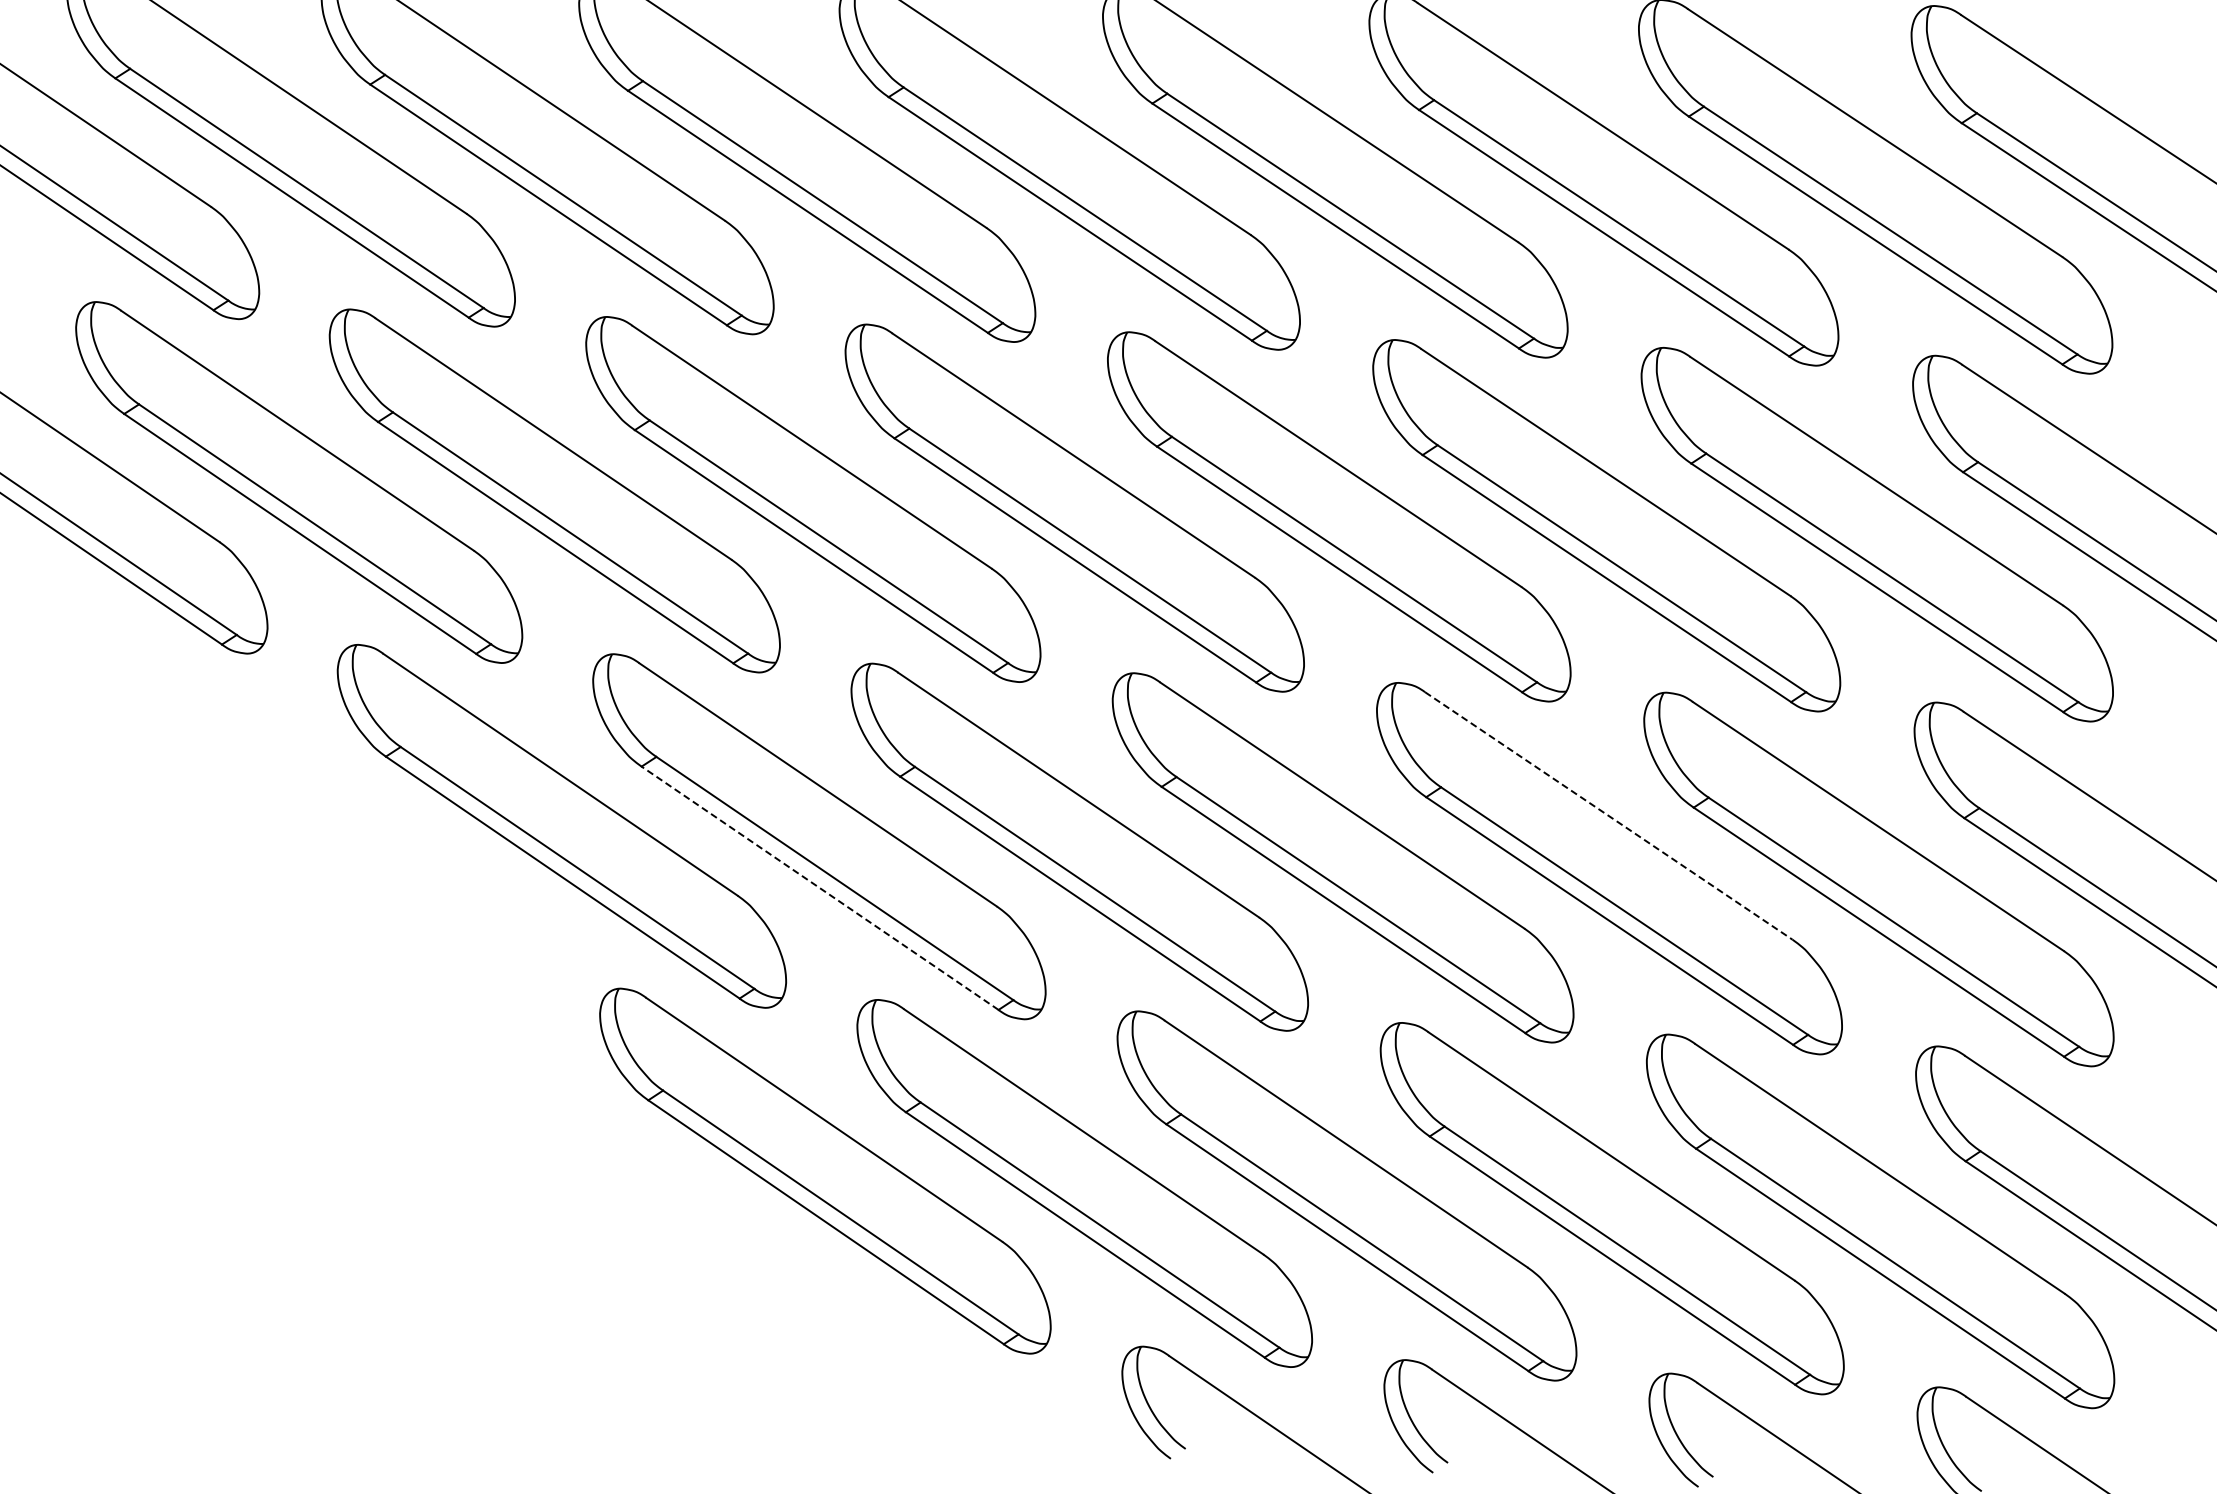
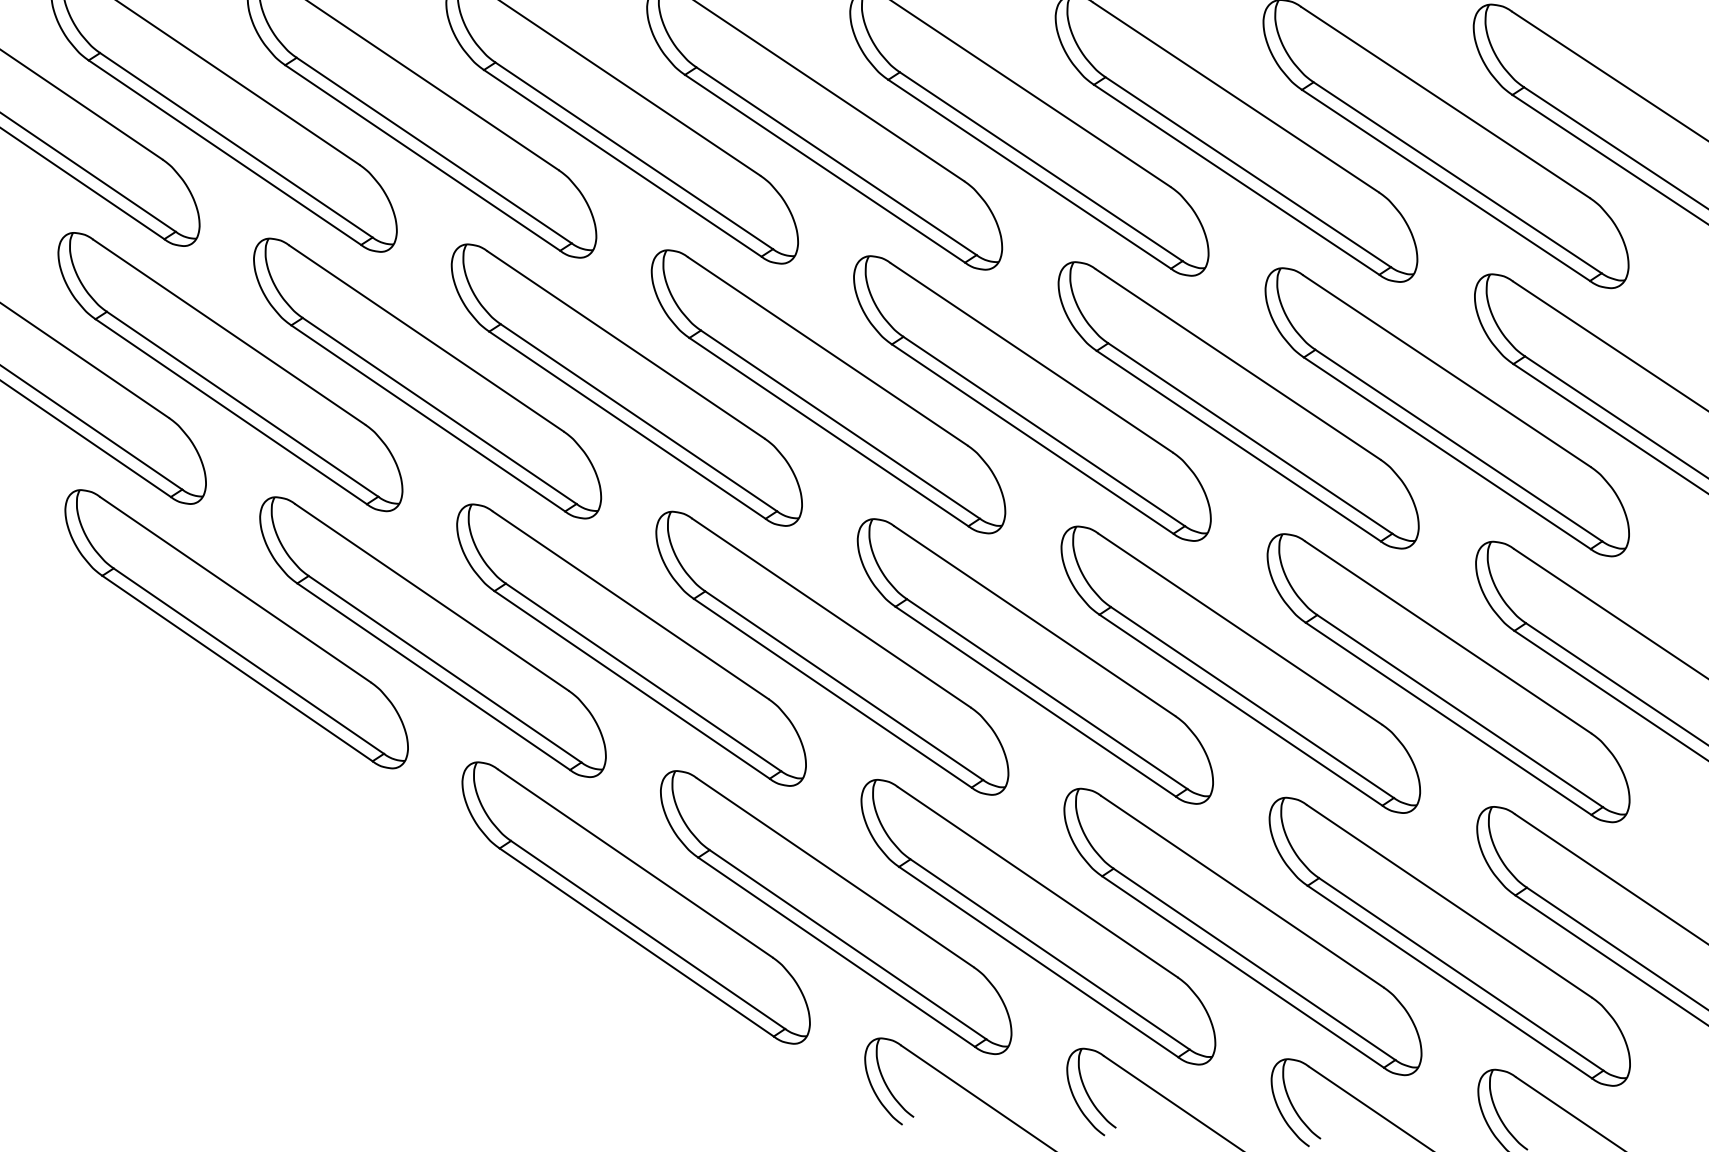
part: (307, 815) -> (236, 628), added
line: (1609, 816) -> (1240, 629), dashed -> solid
line: (820, 888) -> (632, 685), dashed -> solid

